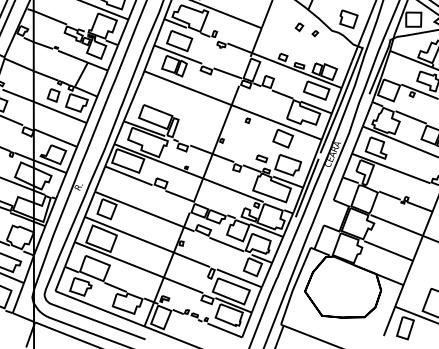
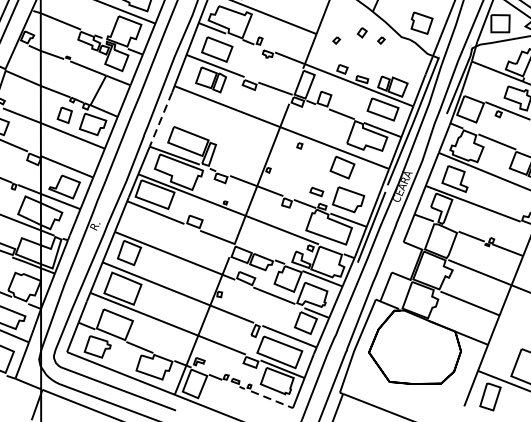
part: (278, 33) -> (336, 40), added
line: (132, 99) -> (160, 120), solid -> dashed
line: (224, 330) -> (271, 399), solid -> dashed

